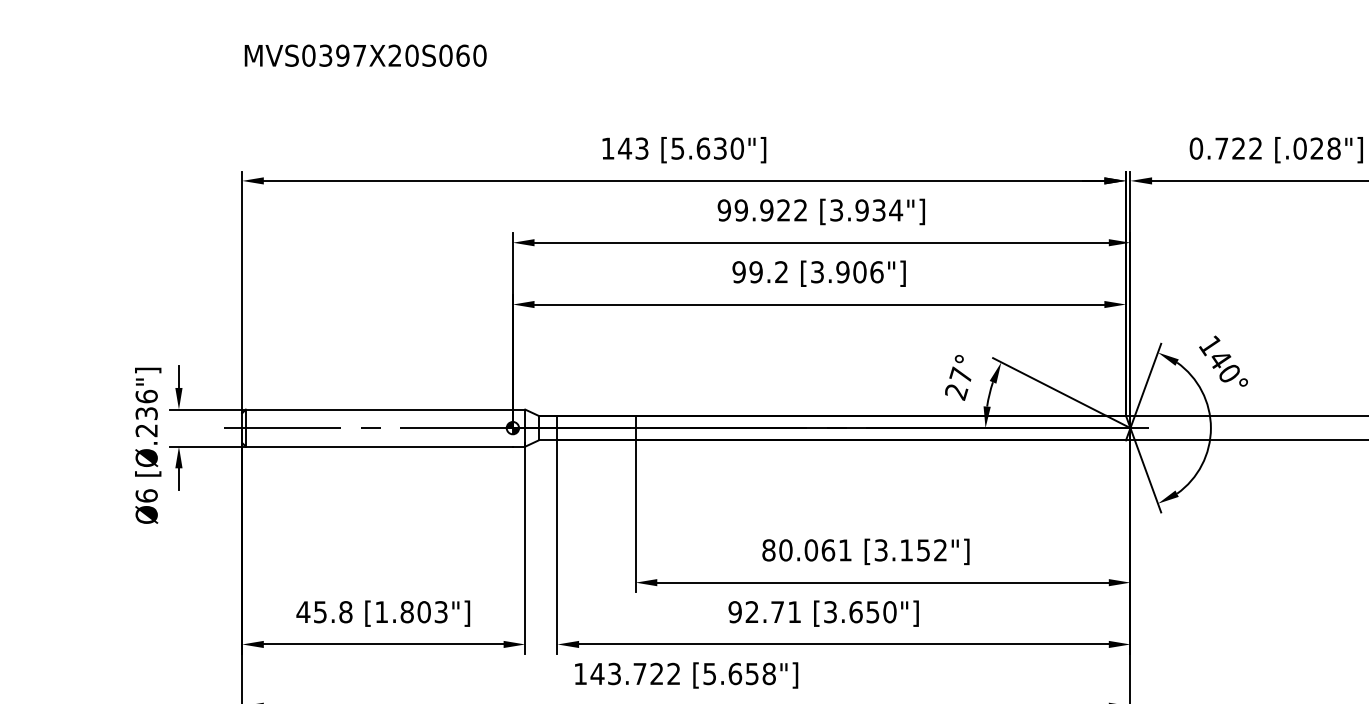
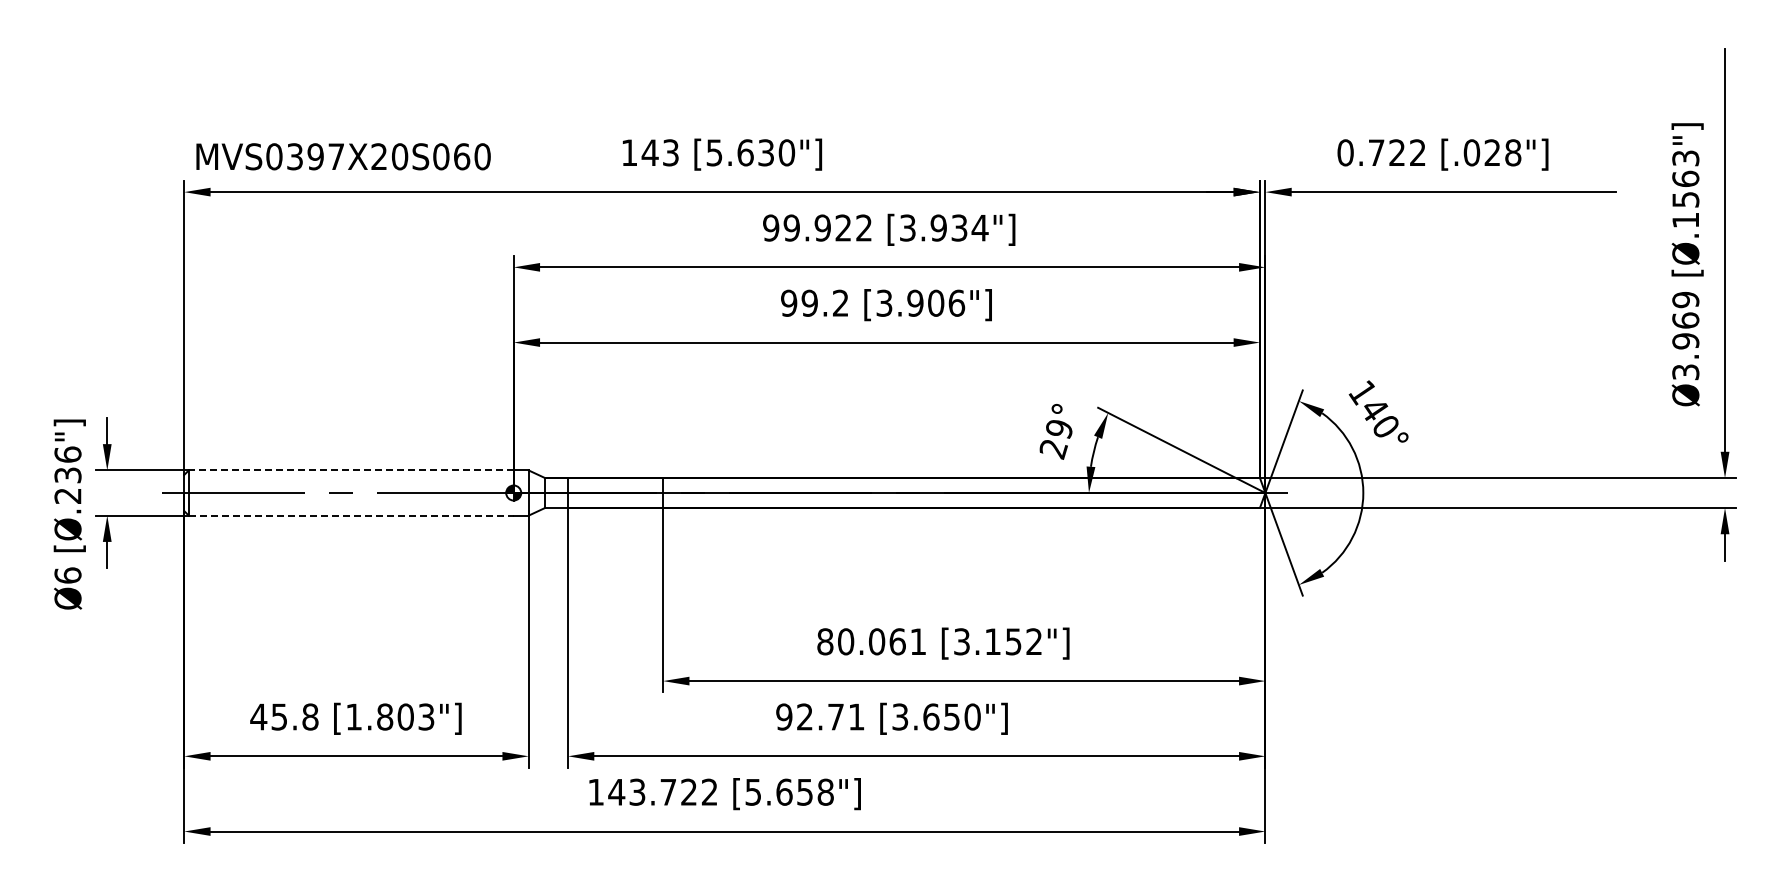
text: (365, 55) -> (343, 156), moved
text: (960, 375) -> (1058, 428), 27° -> 29°
line: (378, 409) -> (350, 470), solid -> dashed
line: (379, 446) -> (351, 515), solid -> dashed

